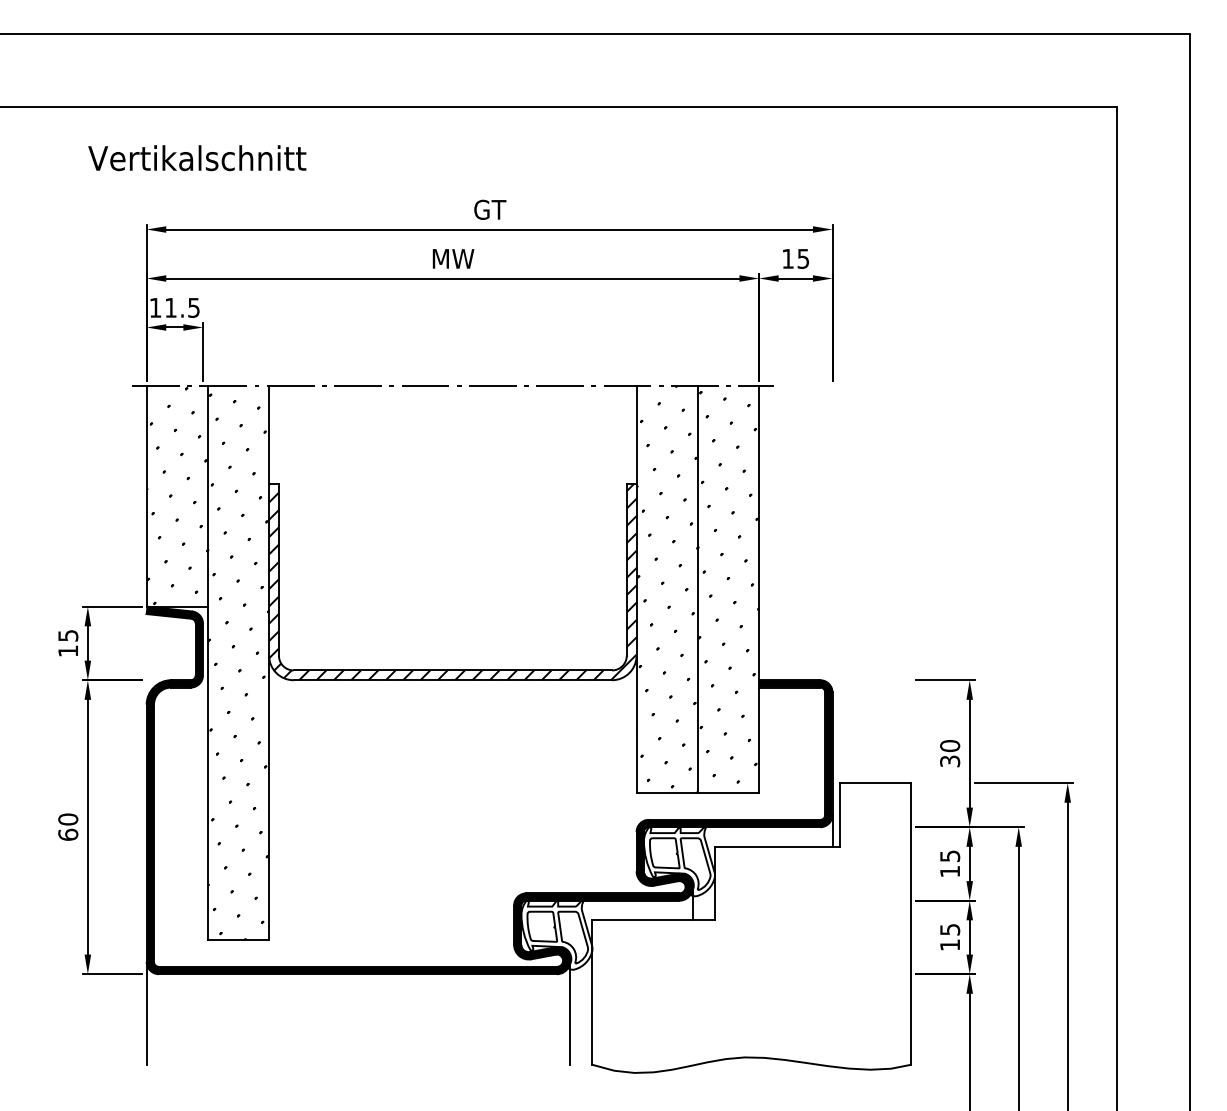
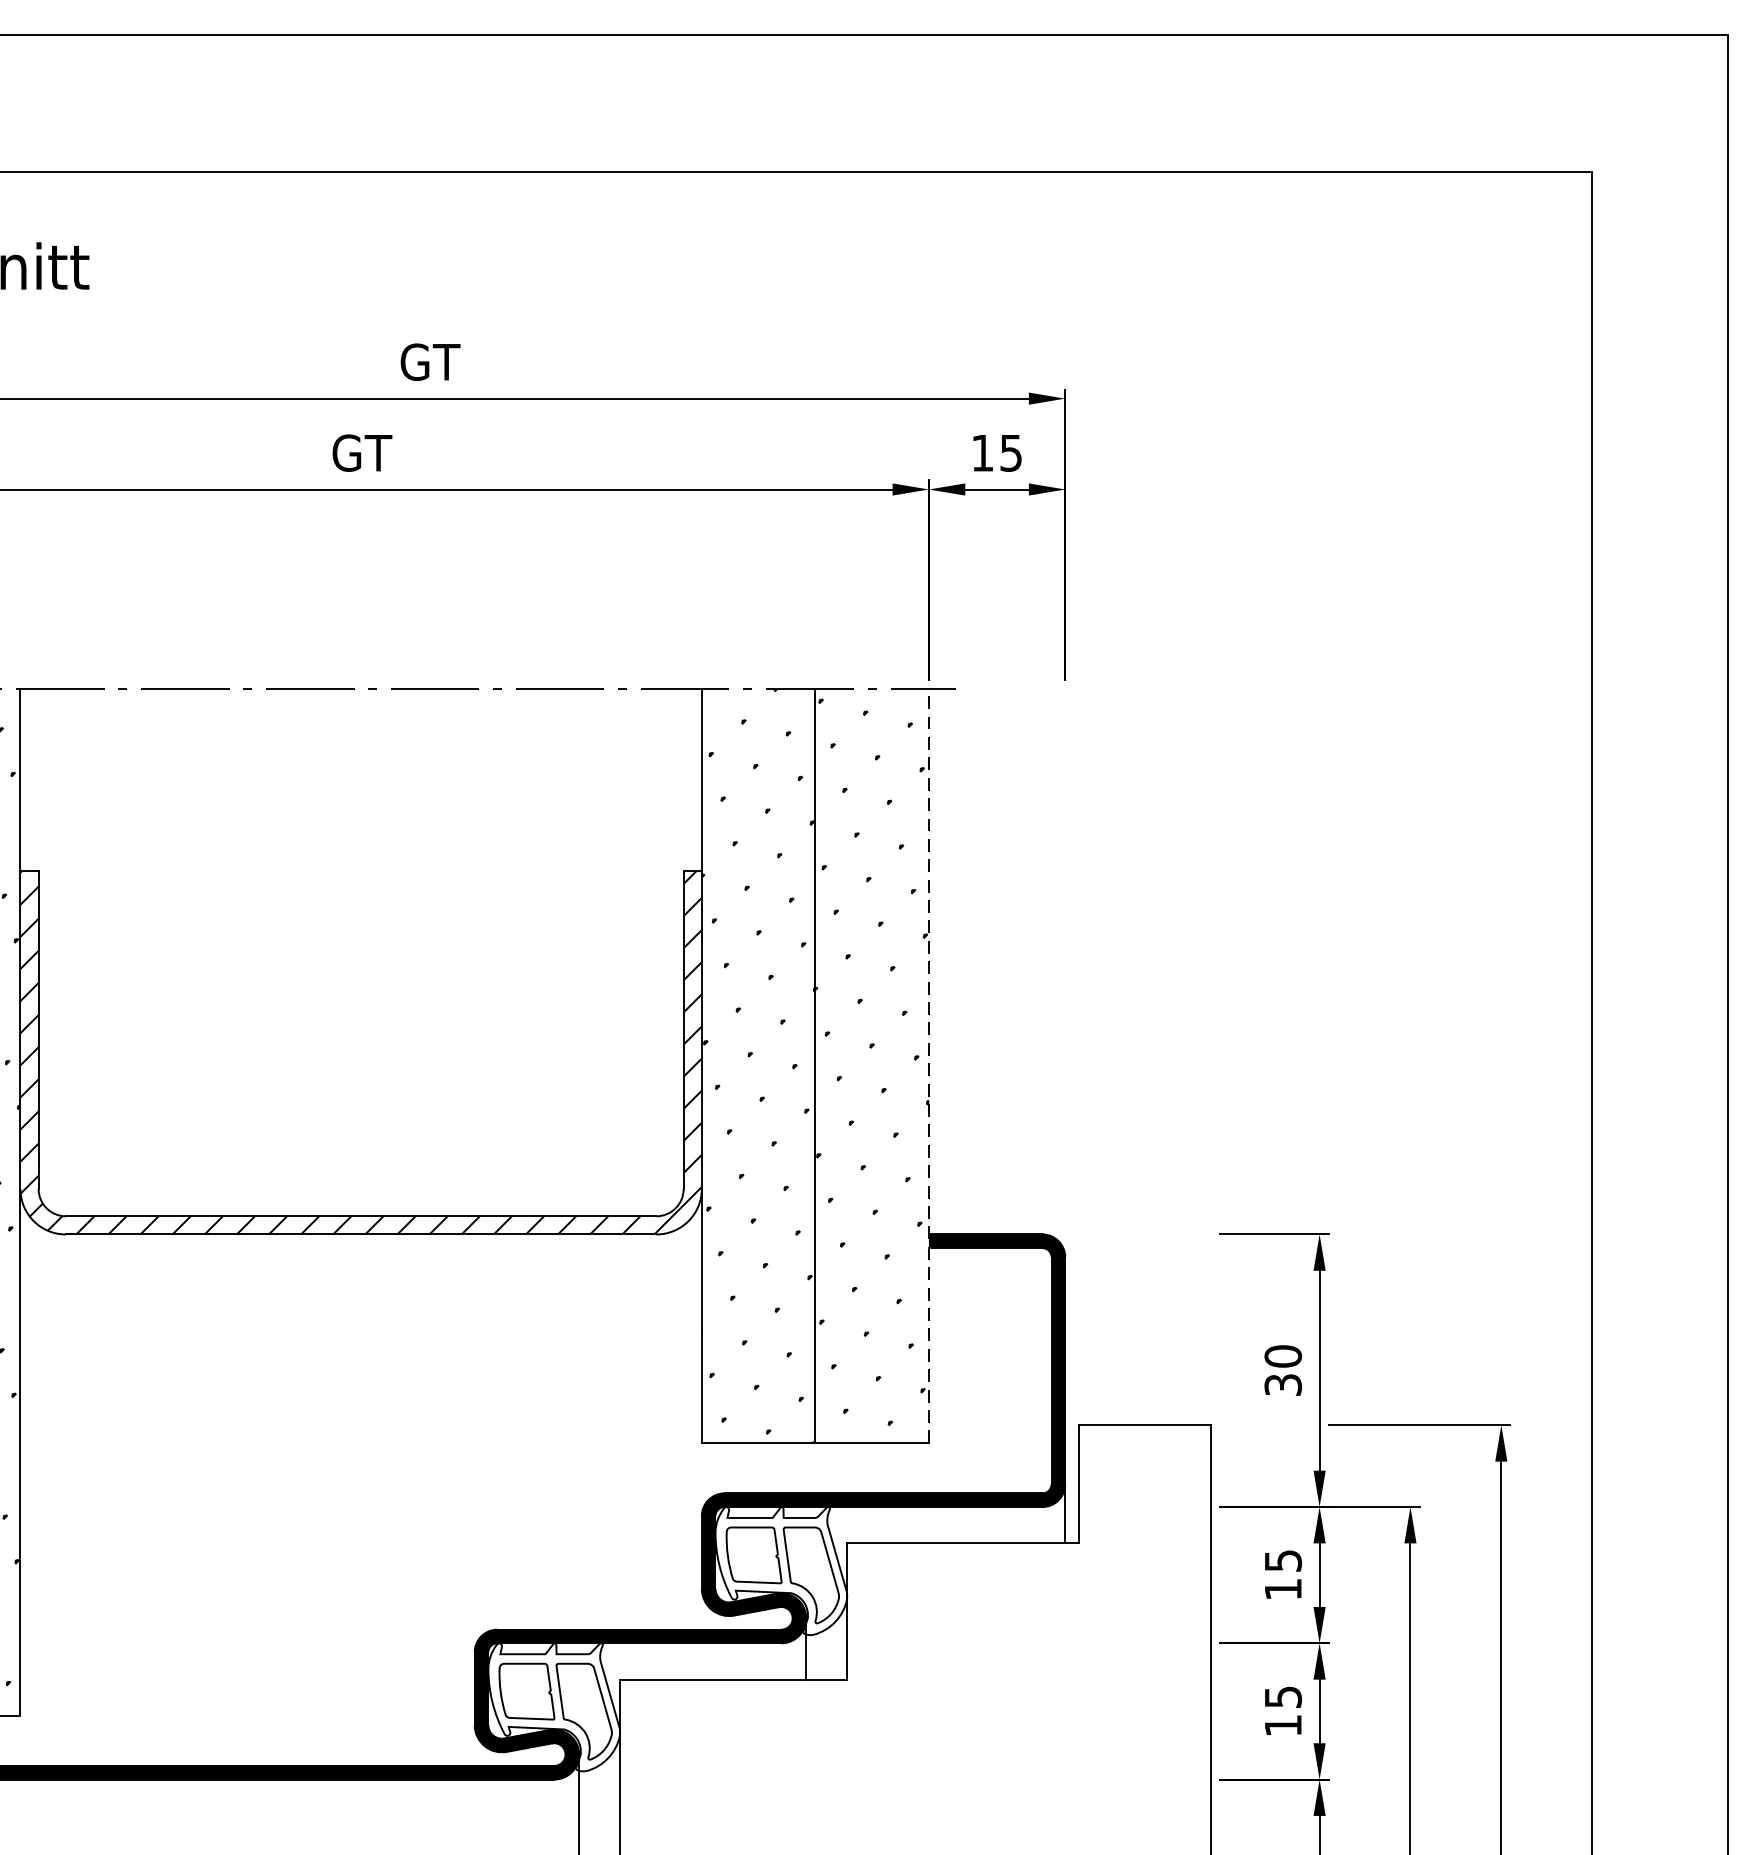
text: (453, 258) -> (362, 452), MW -> GT
line: (759, 589) -> (929, 1066), solid -> dashed

